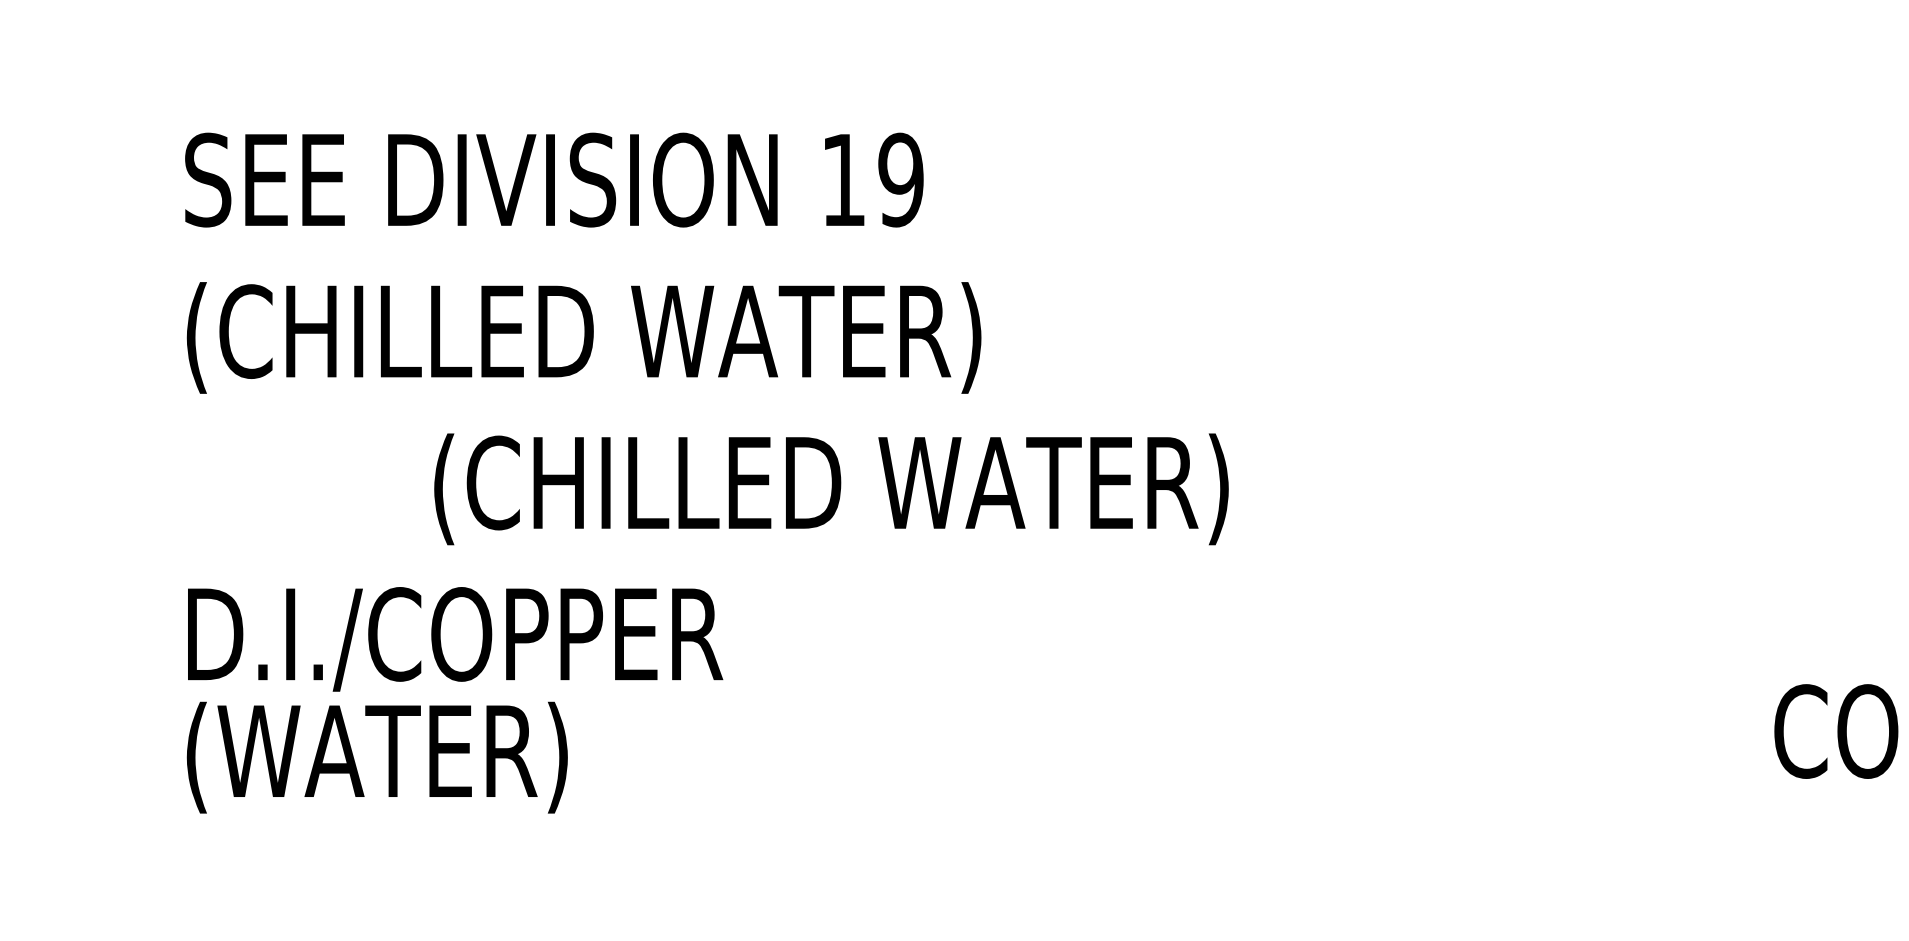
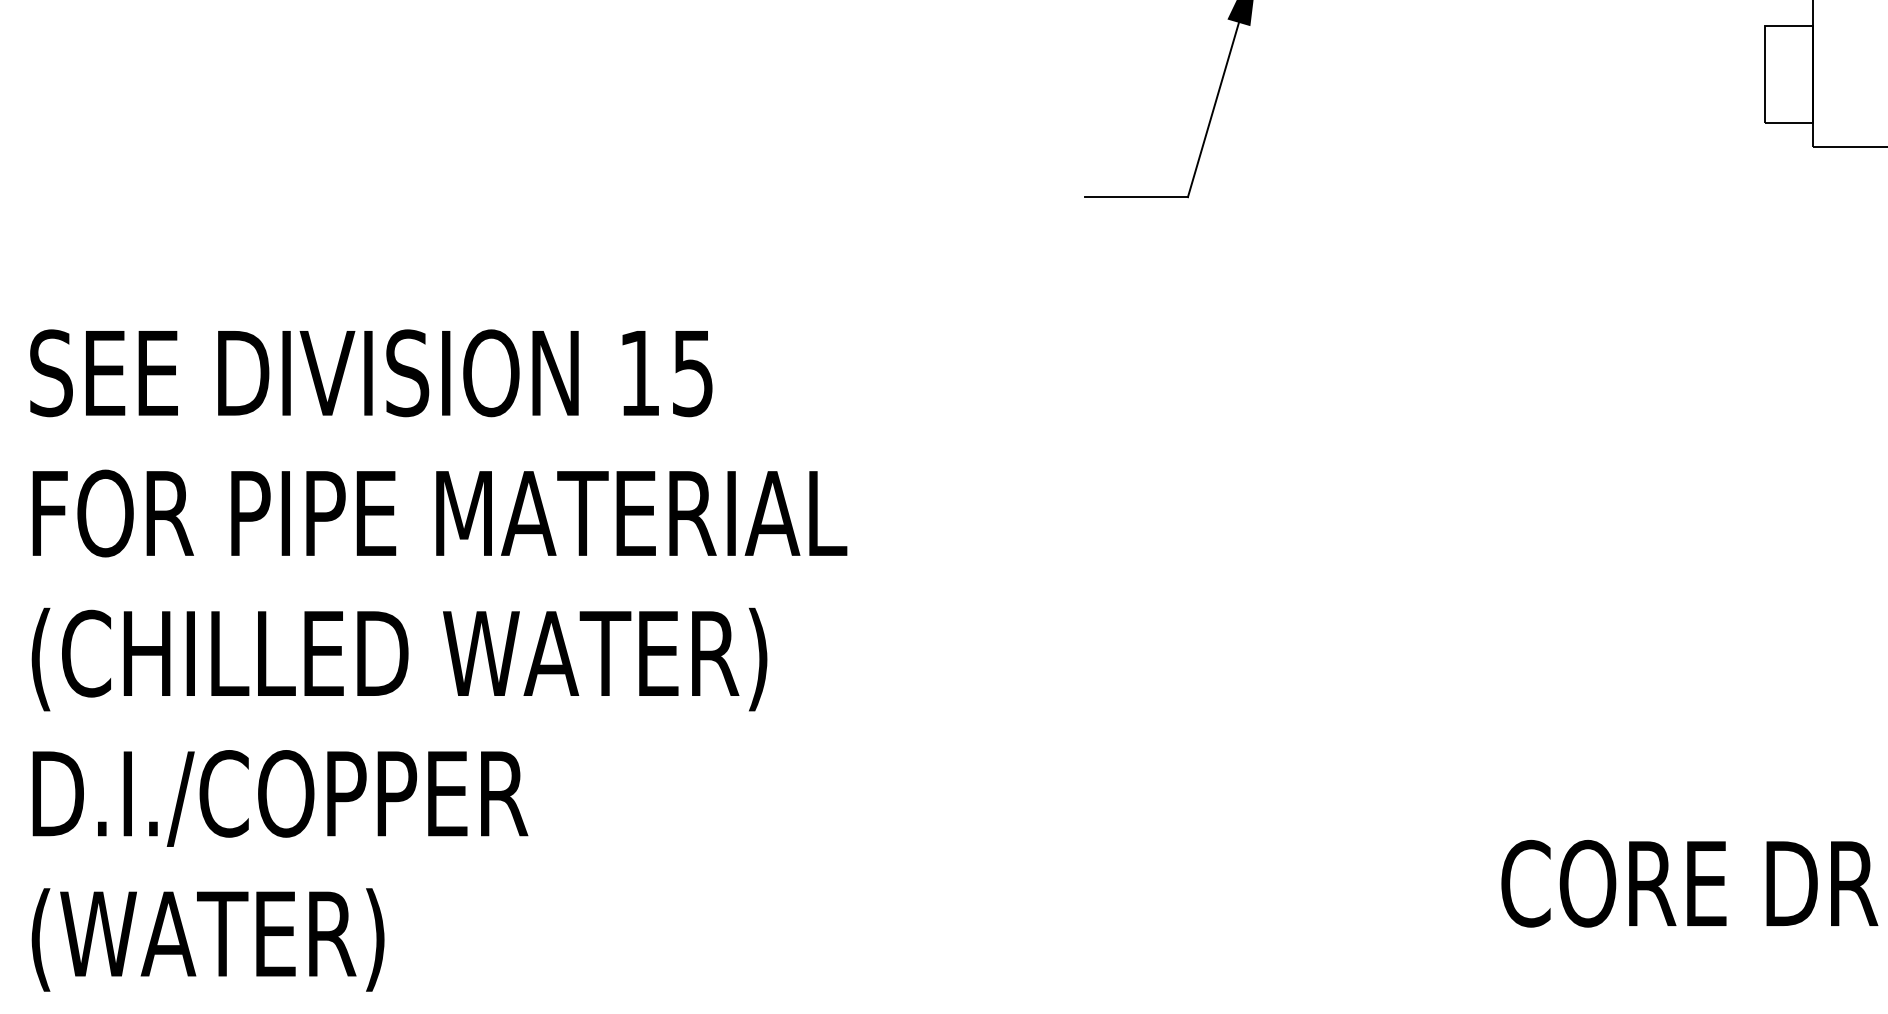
text: (900, 179) -> (692, 372), 19 -> 15
text: (627, 338) -> (439, 519), (CHILLED WATER) -> FOR PIPE MATERIAL
text: (831, 489) -> (399, 659), moved
text: (376, 757) -> (207, 939), moved

